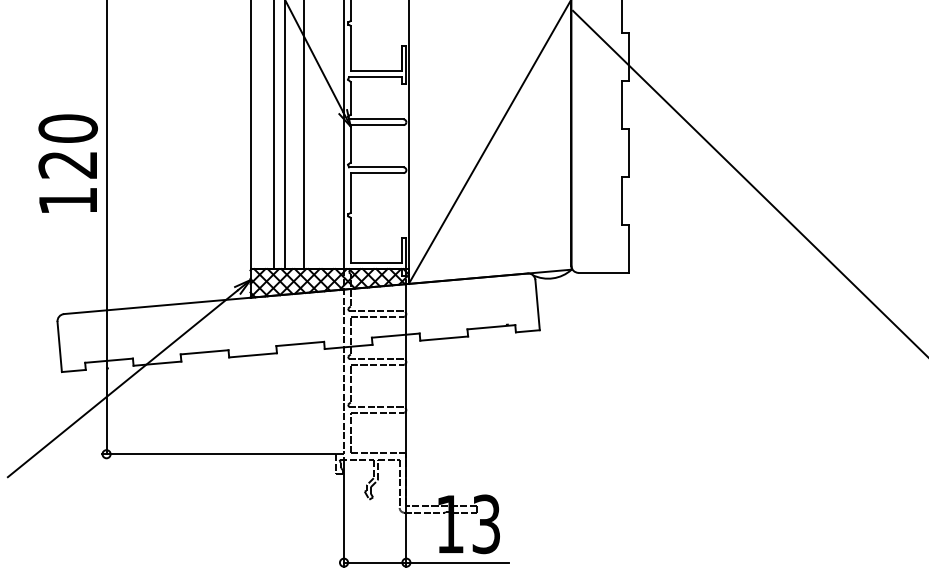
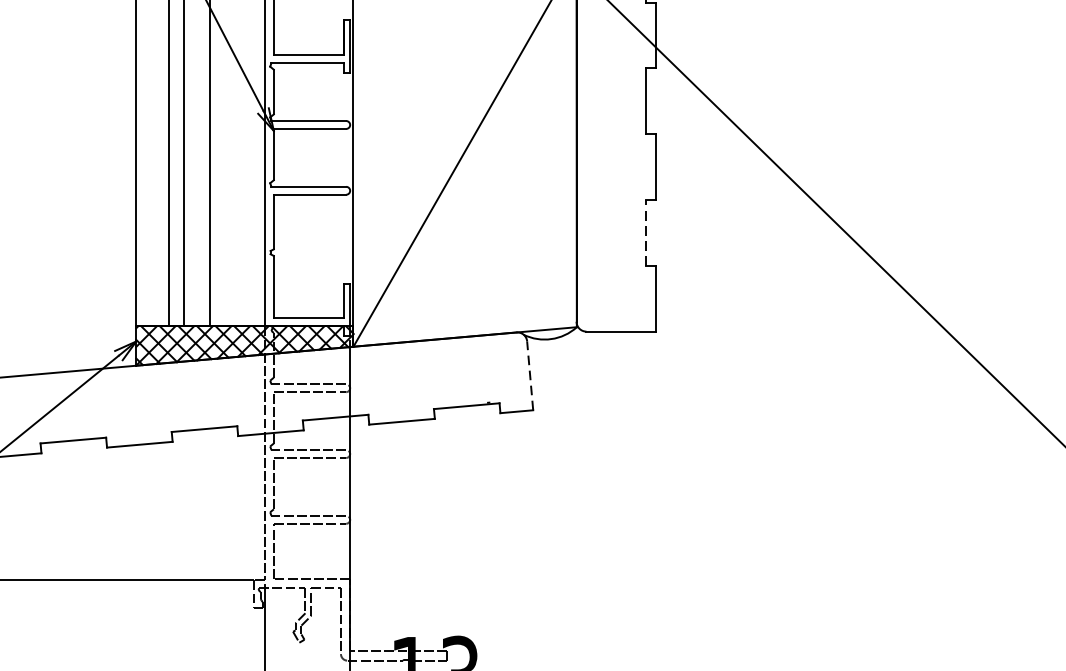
line: (621, 200) -> (645, 232), solid -> dashed
line: (537, 304) -> (530, 374), solid -> dashed

